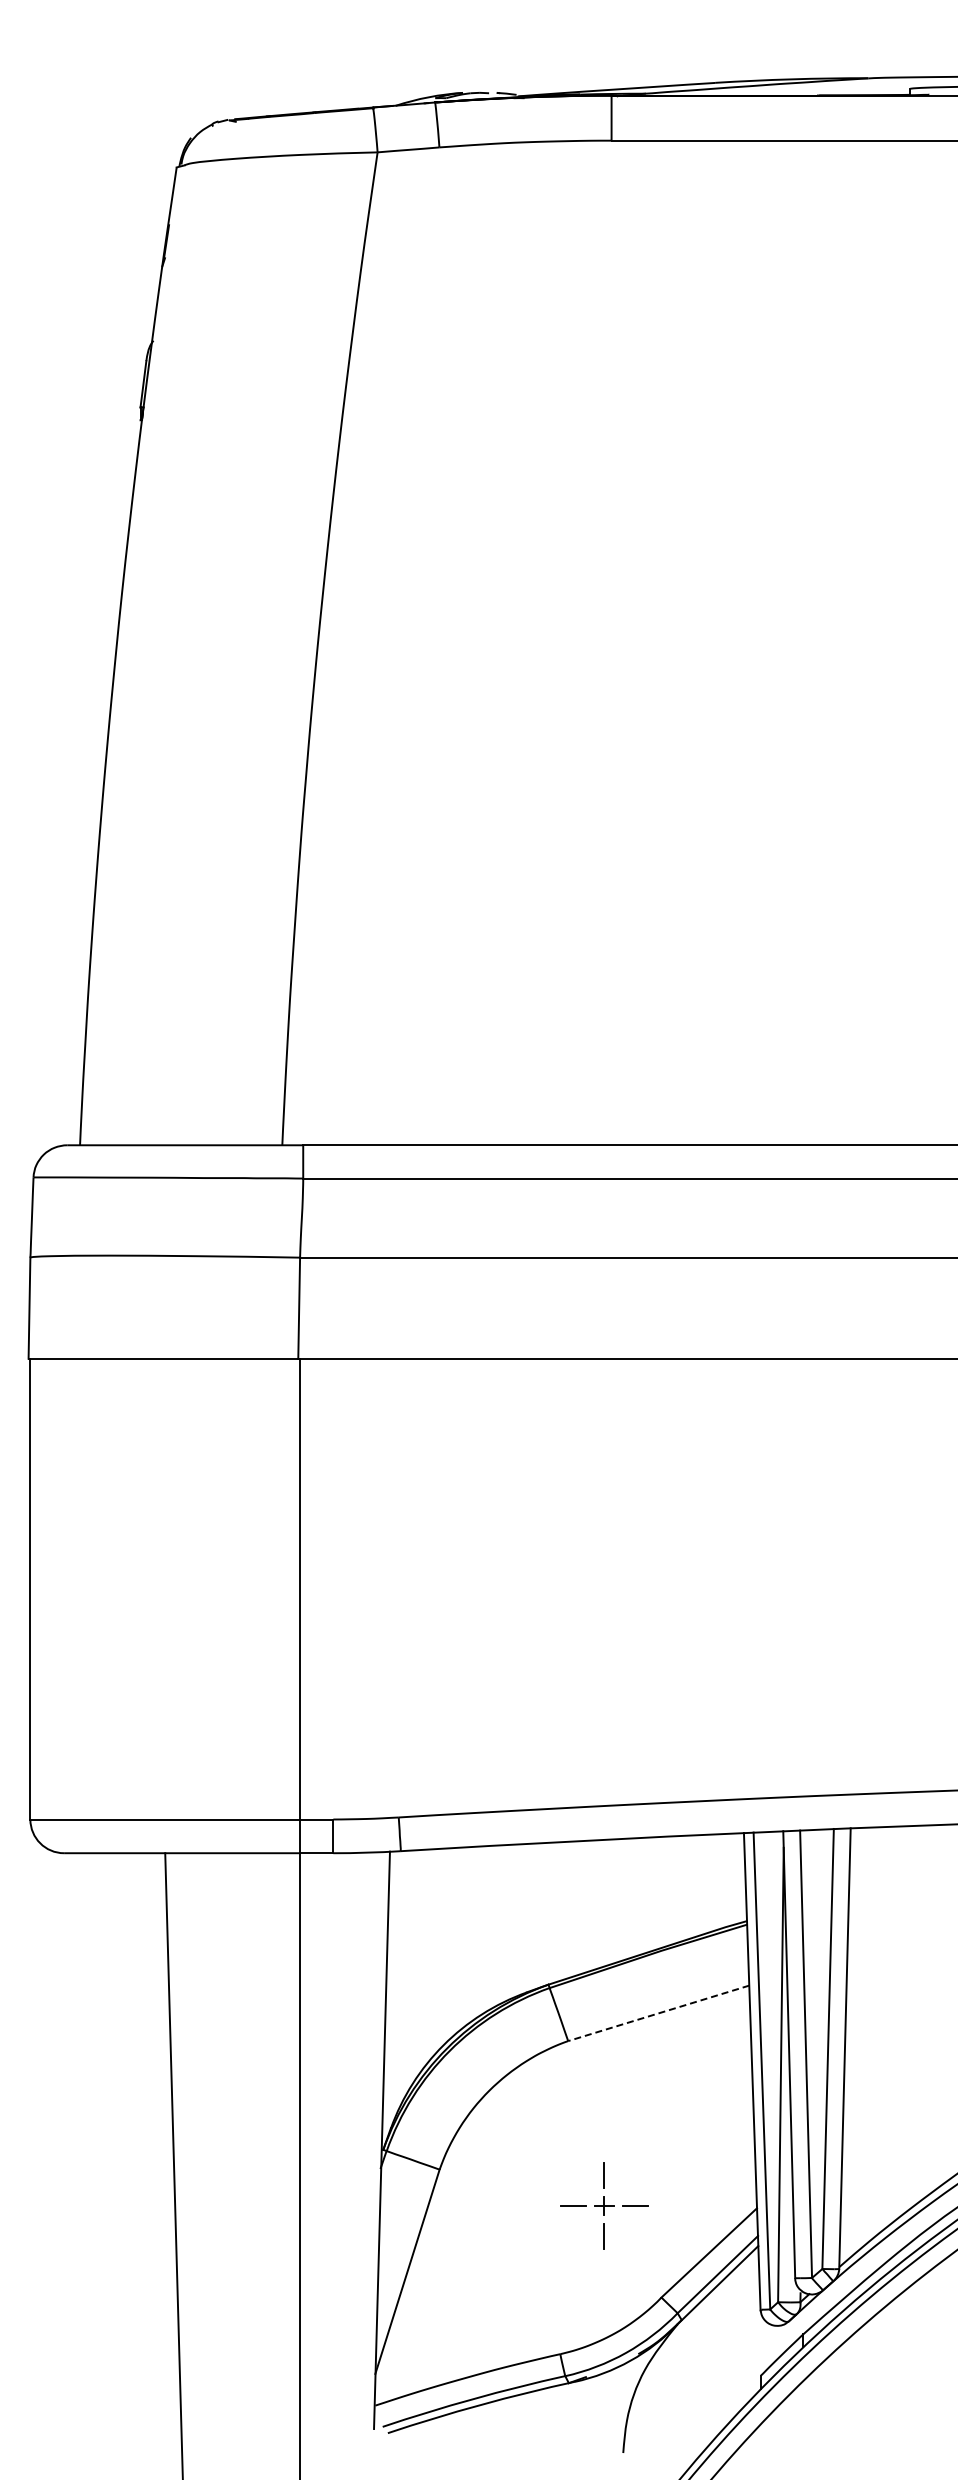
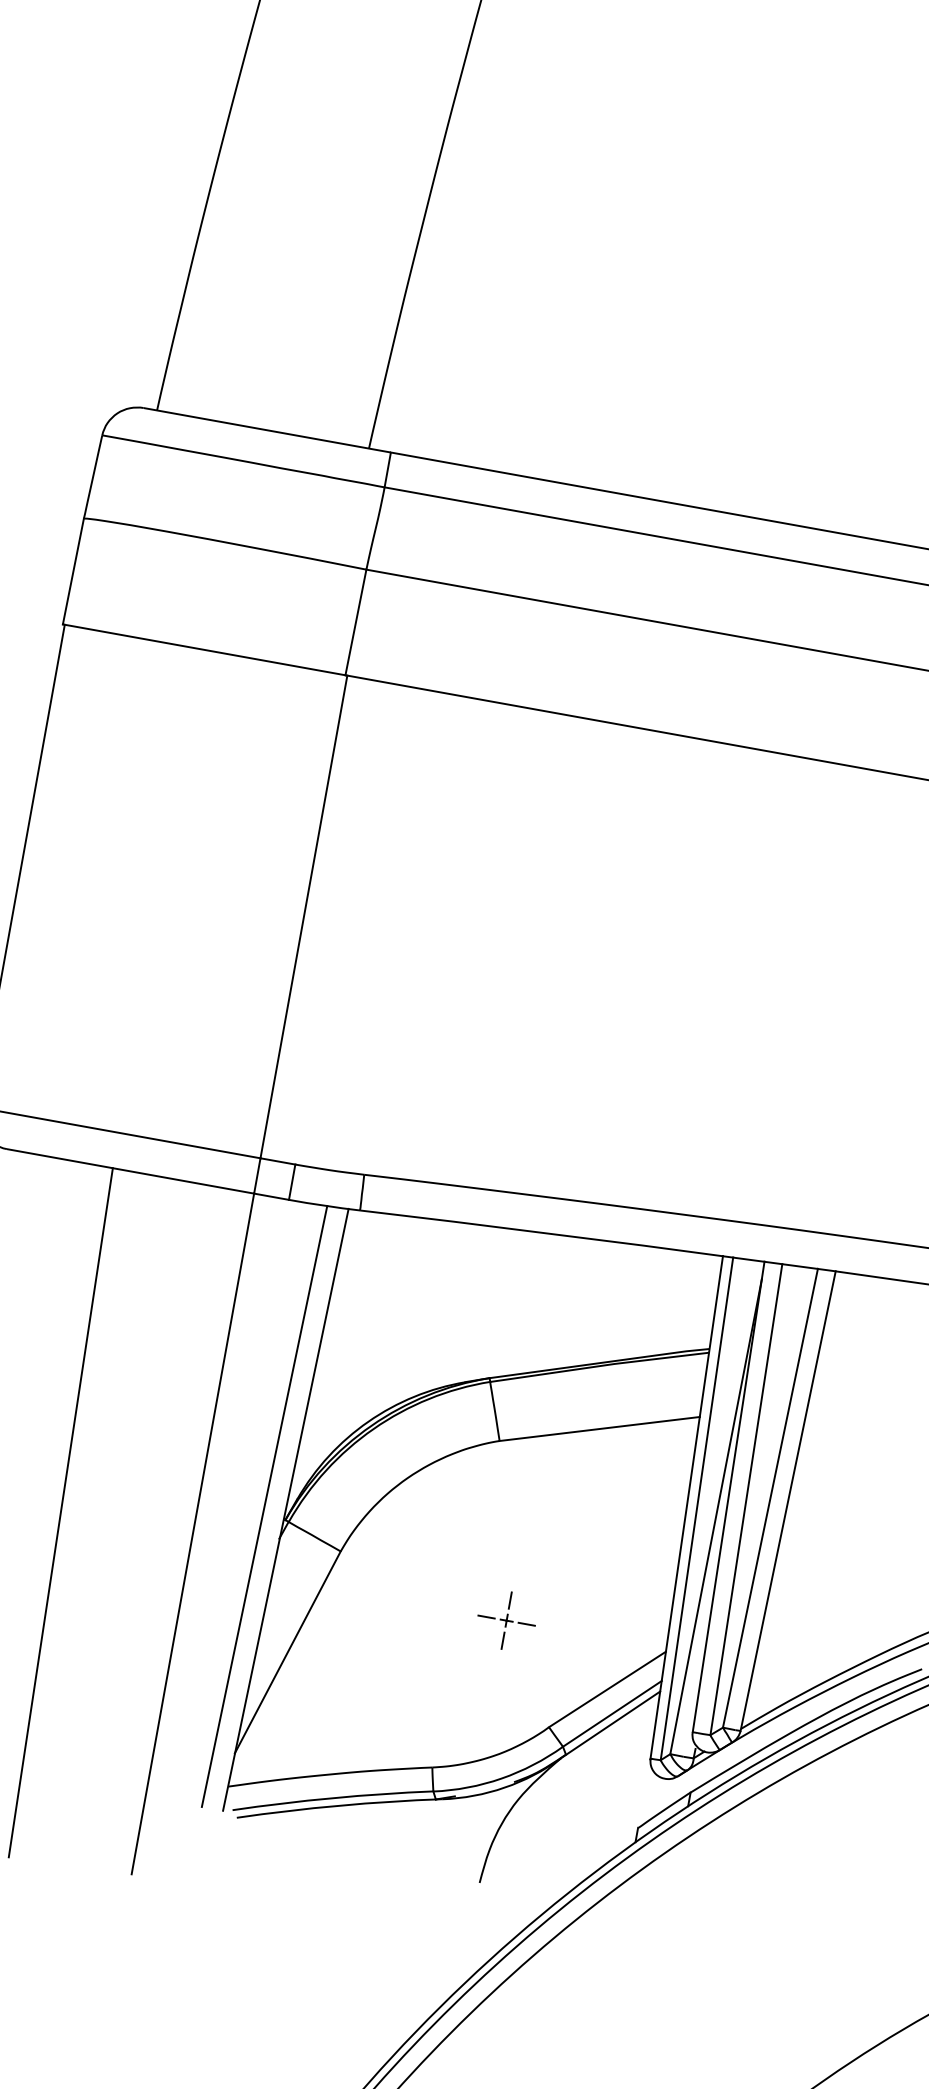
line: (658, 2013) -> (599, 1429), dashed -> solid
line: (361, 2140) -> (264, 1506), added
part: (604, 2205) -> (506, 1620), size x0.62

